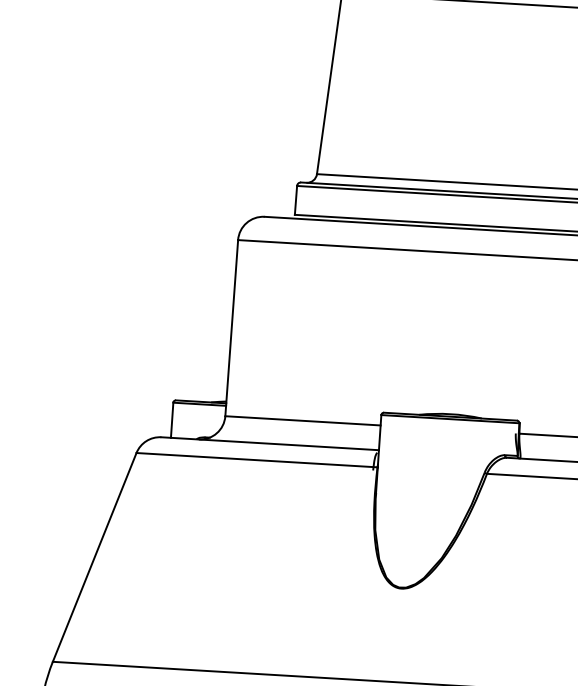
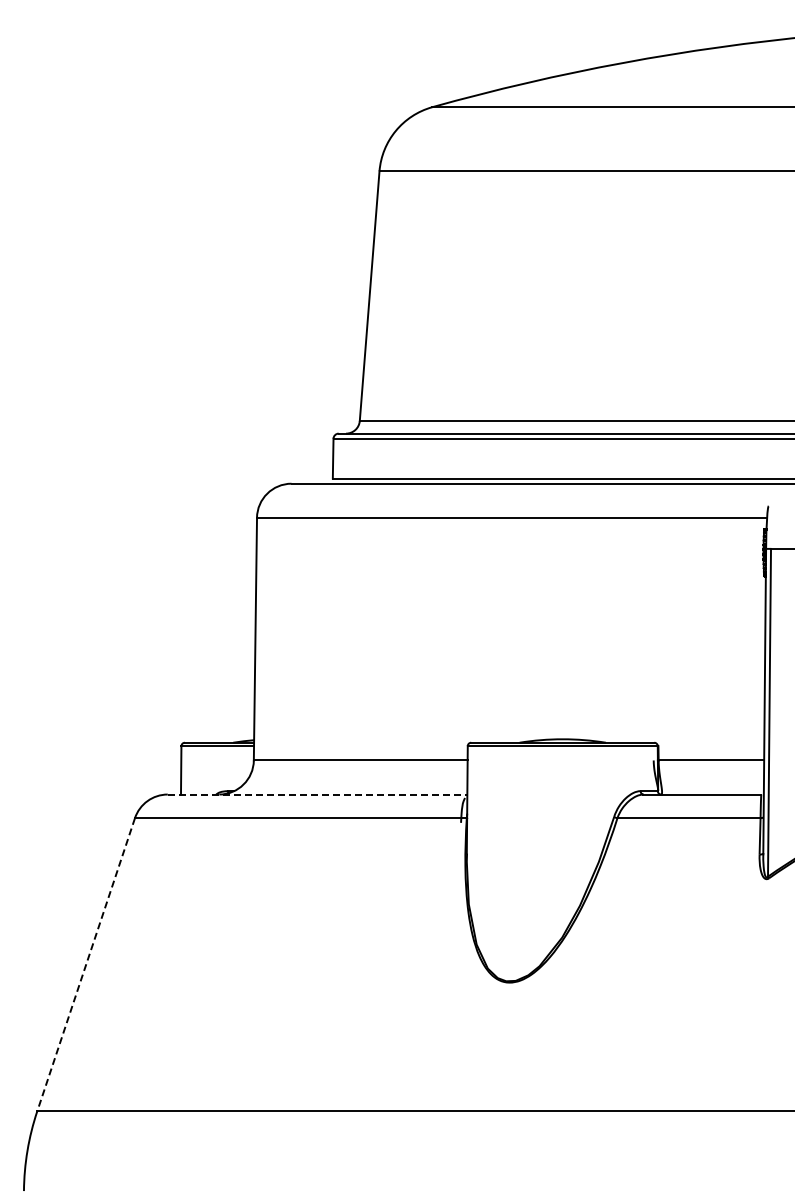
line: (270, 443) -> (317, 794), solid -> dashed
line: (94, 557) -> (86, 964), solid -> dashed

